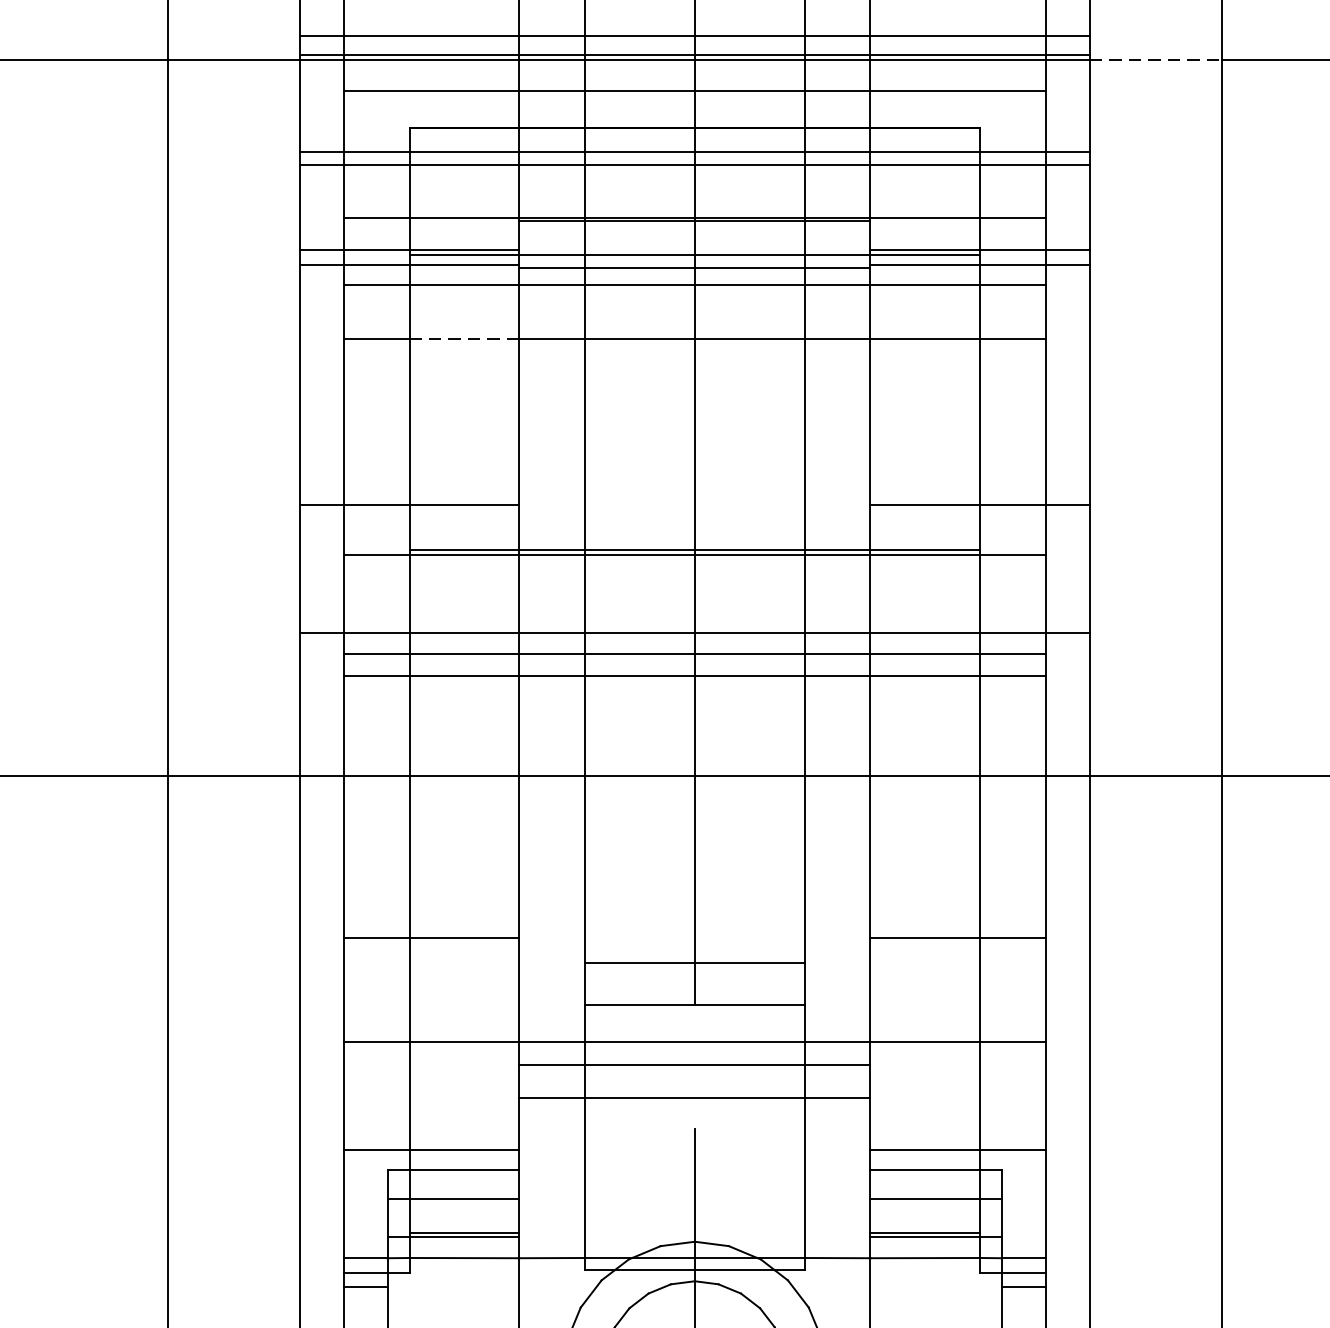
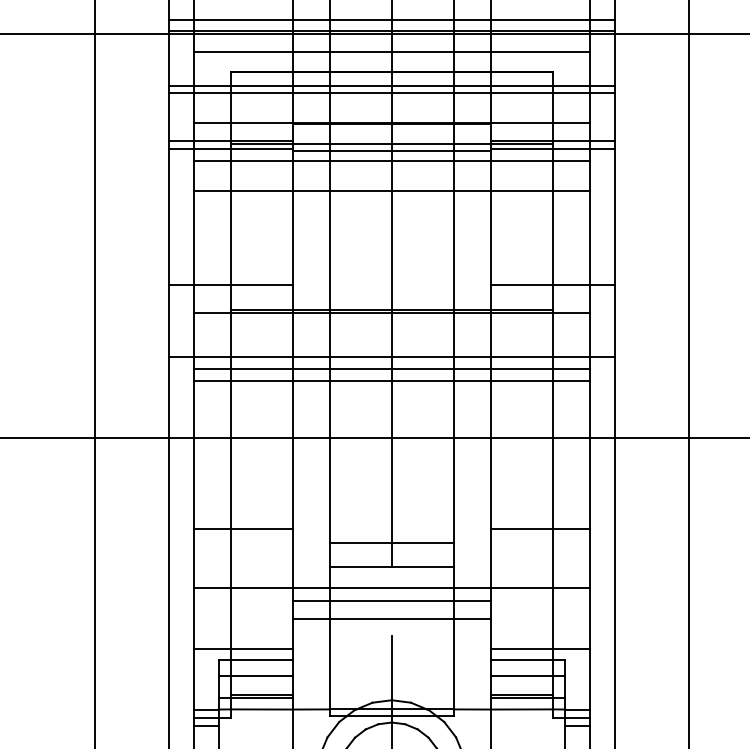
line: (1157, 59) -> (652, 33), dashed -> solid
line: (463, 339) -> (261, 191), dashed -> solid

